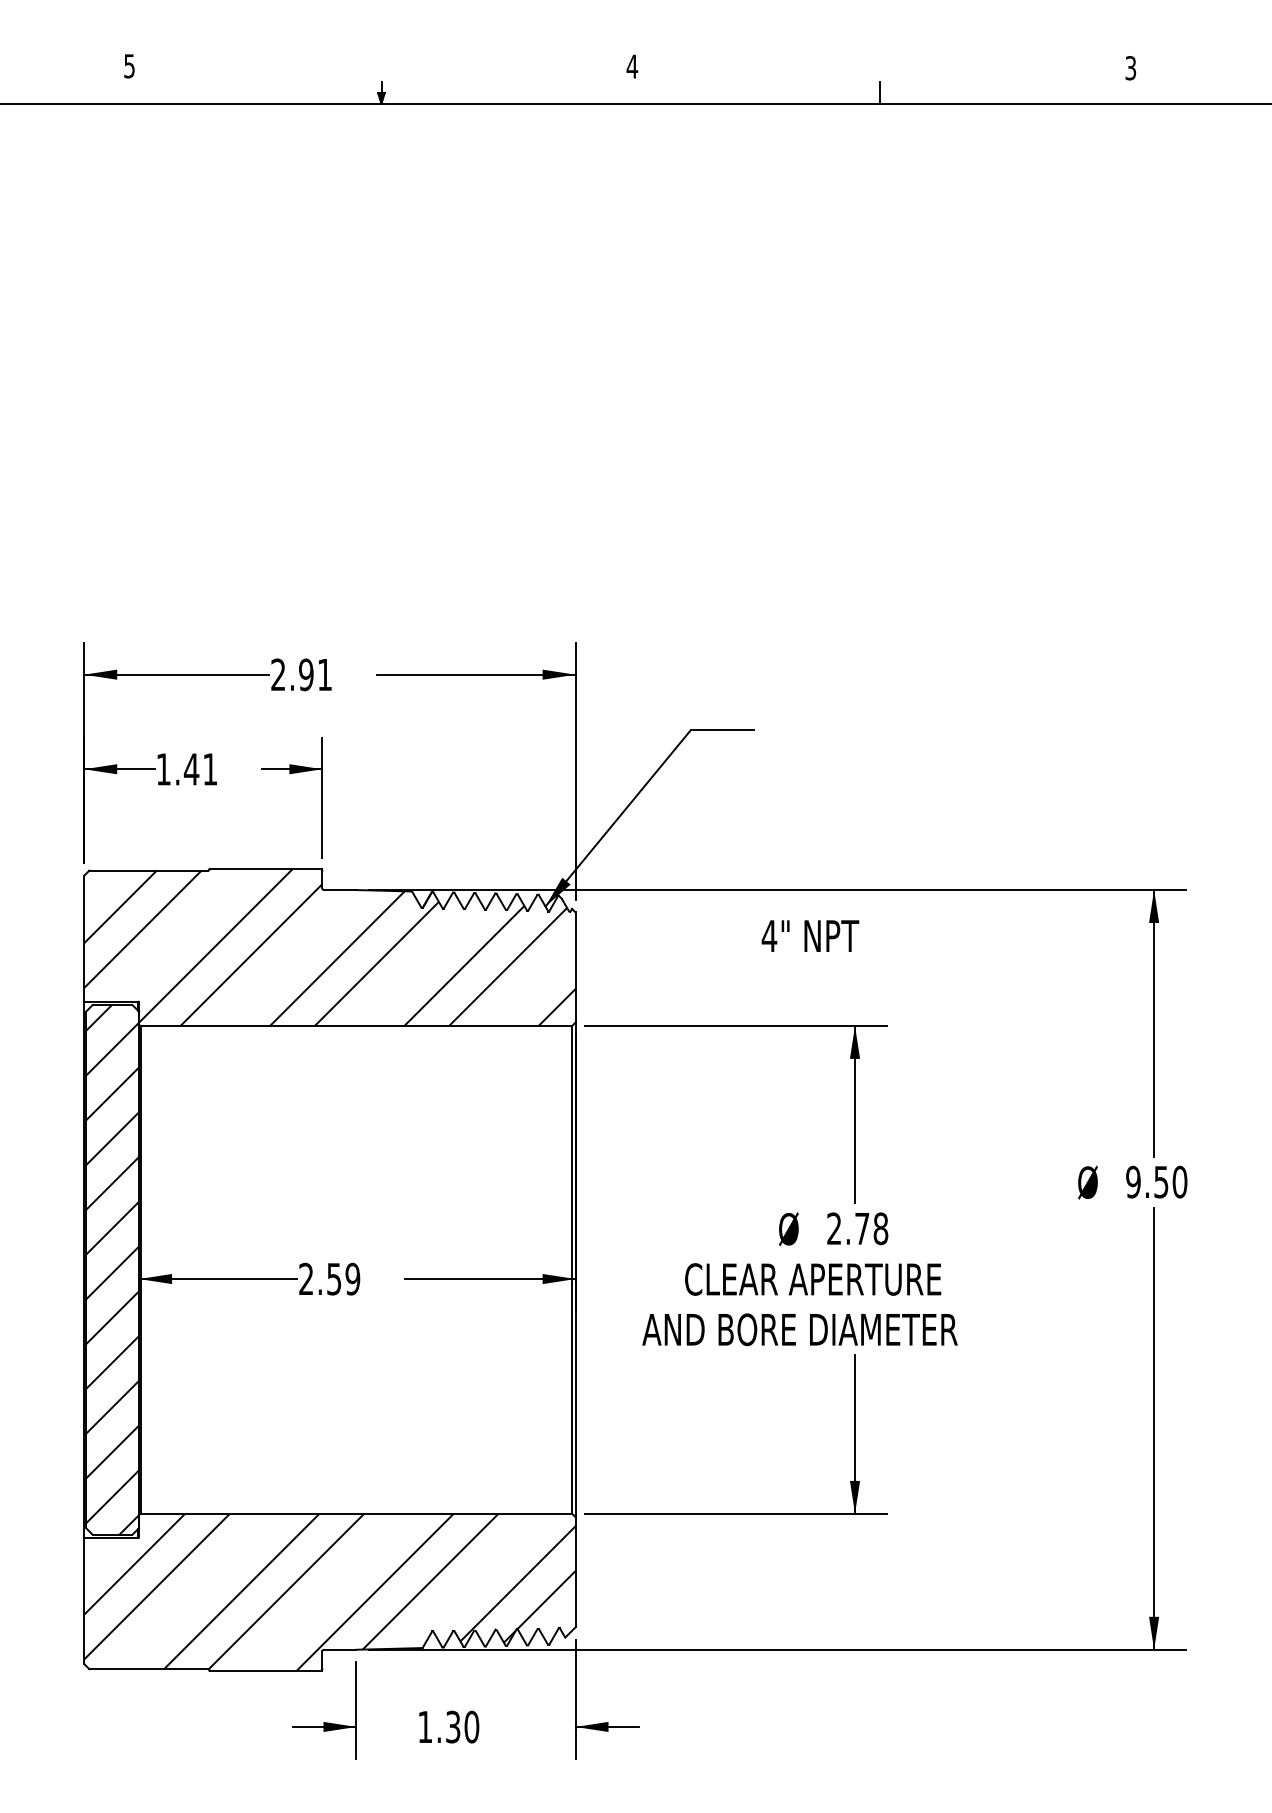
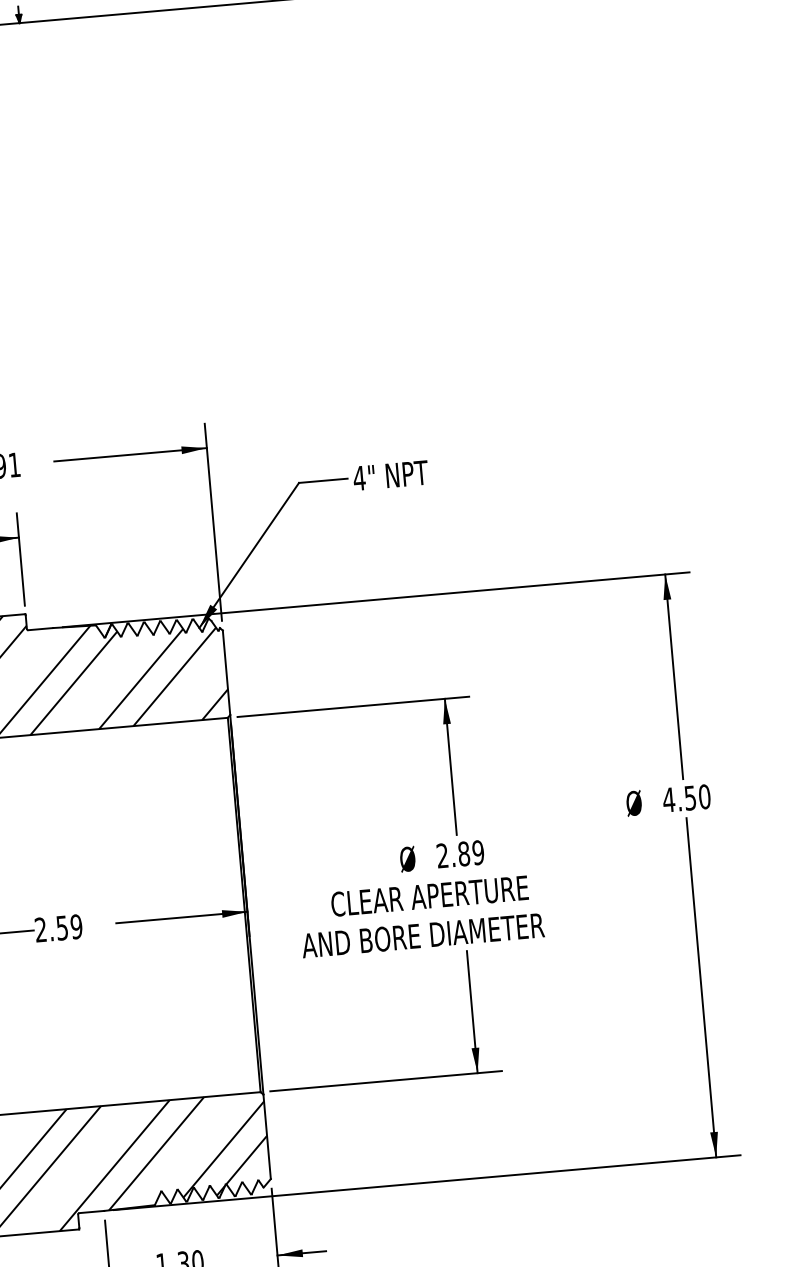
text: (810, 935) -> (390, 475), moved
text: (1133, 1181) -> (668, 799), 9.50 -> 4.50
text: (871, 1228) -> (471, 853), 2.78 -> 2.89

